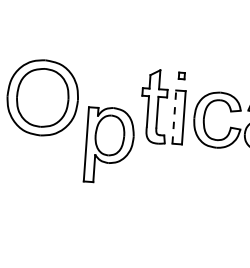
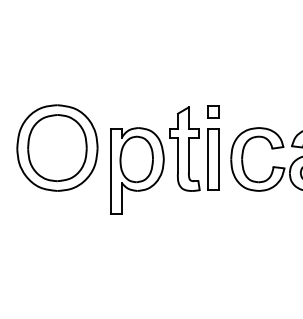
part: (181, 75) -> (213, 111), size x1.67
line: (174, 117) -> (208, 159), dashed -> solid
part: (109, 145) -> (137, 170), moved

